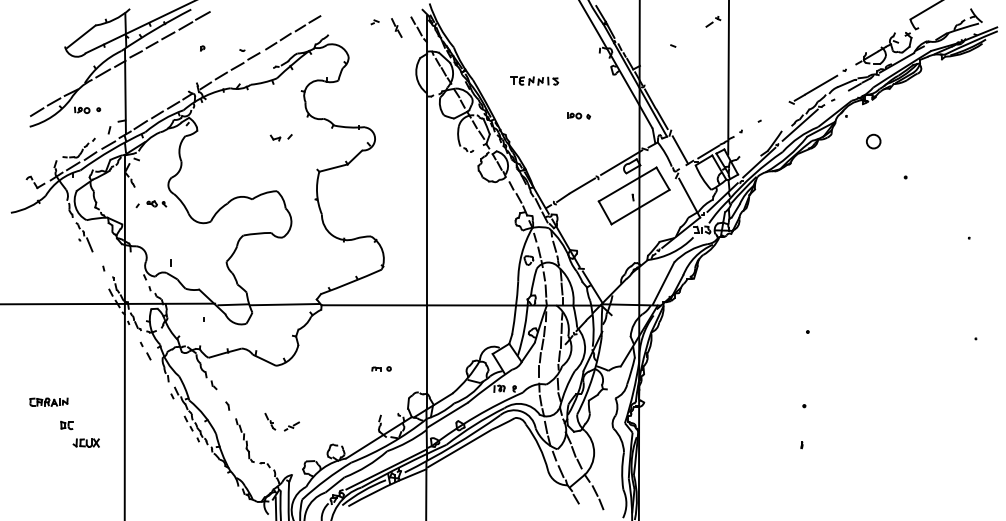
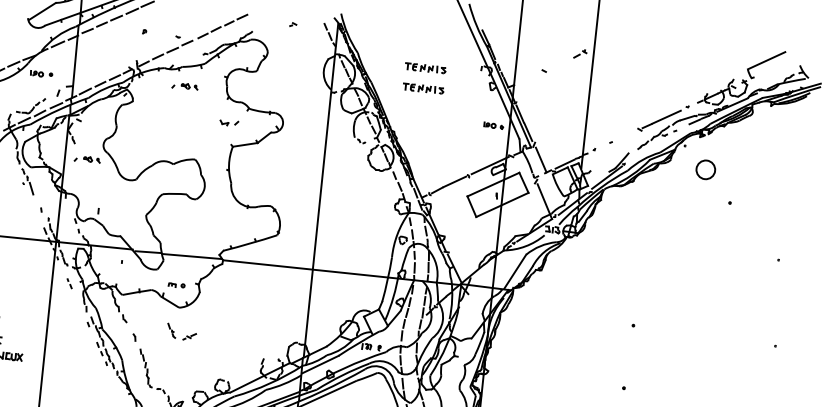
part: (396, 27) -> (310, 31), removed
part: (534, 56) -> (425, 67), added
part: (256, 107) -> (185, 86), added
part: (578, 115) -> (493, 125), moved
line: (799, 124) -> (644, 148), removed
part: (280, 137) -> (228, 122), moved
circle: (873, 141) -> (705, 169), size x1.6
part: (145, 350) -> (69, 283), size x0.6
part: (381, 368) -> (176, 284), moved
part: (273, 422) -> (174, 331), moved

